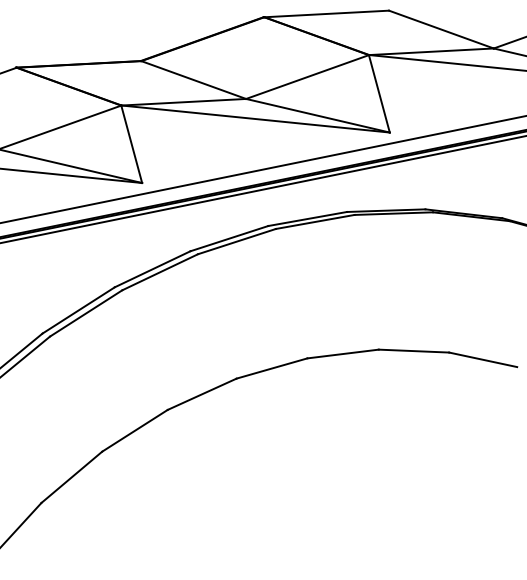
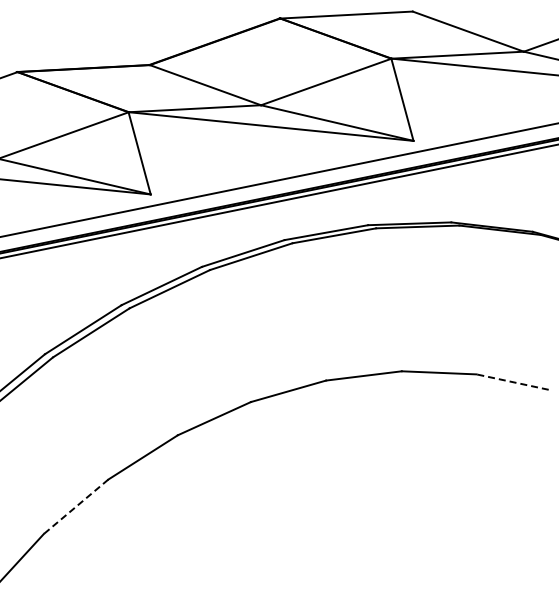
line: (483, 360) -> (512, 382), solid -> dashed
line: (71, 477) -> (75, 507), solid -> dashed

